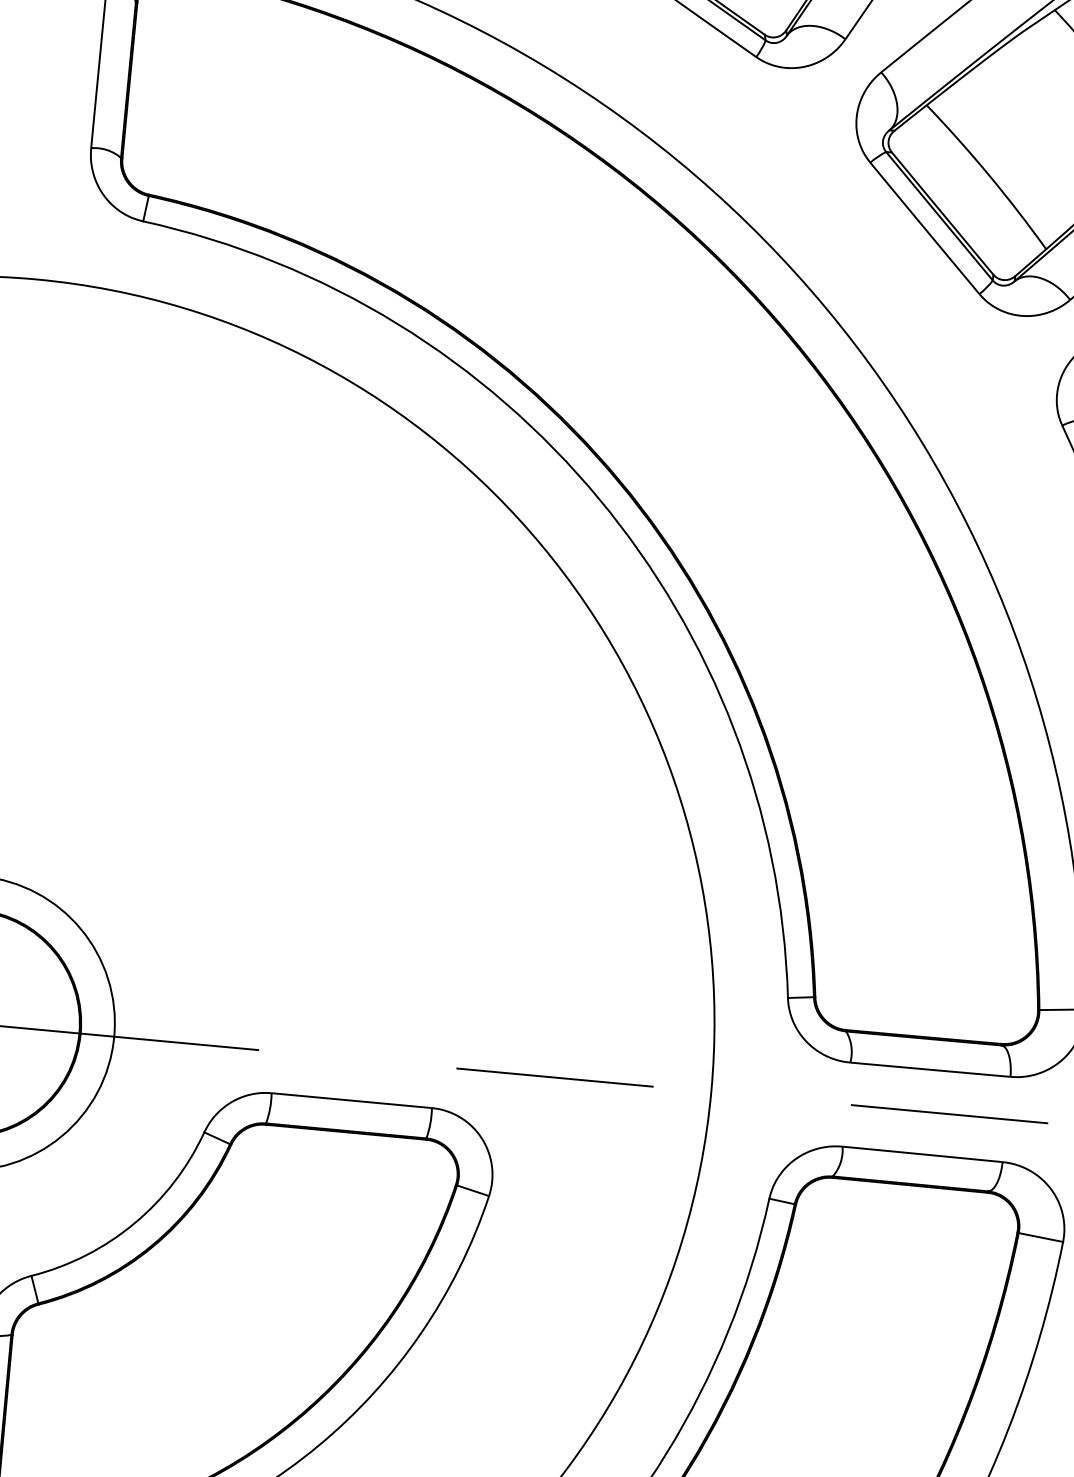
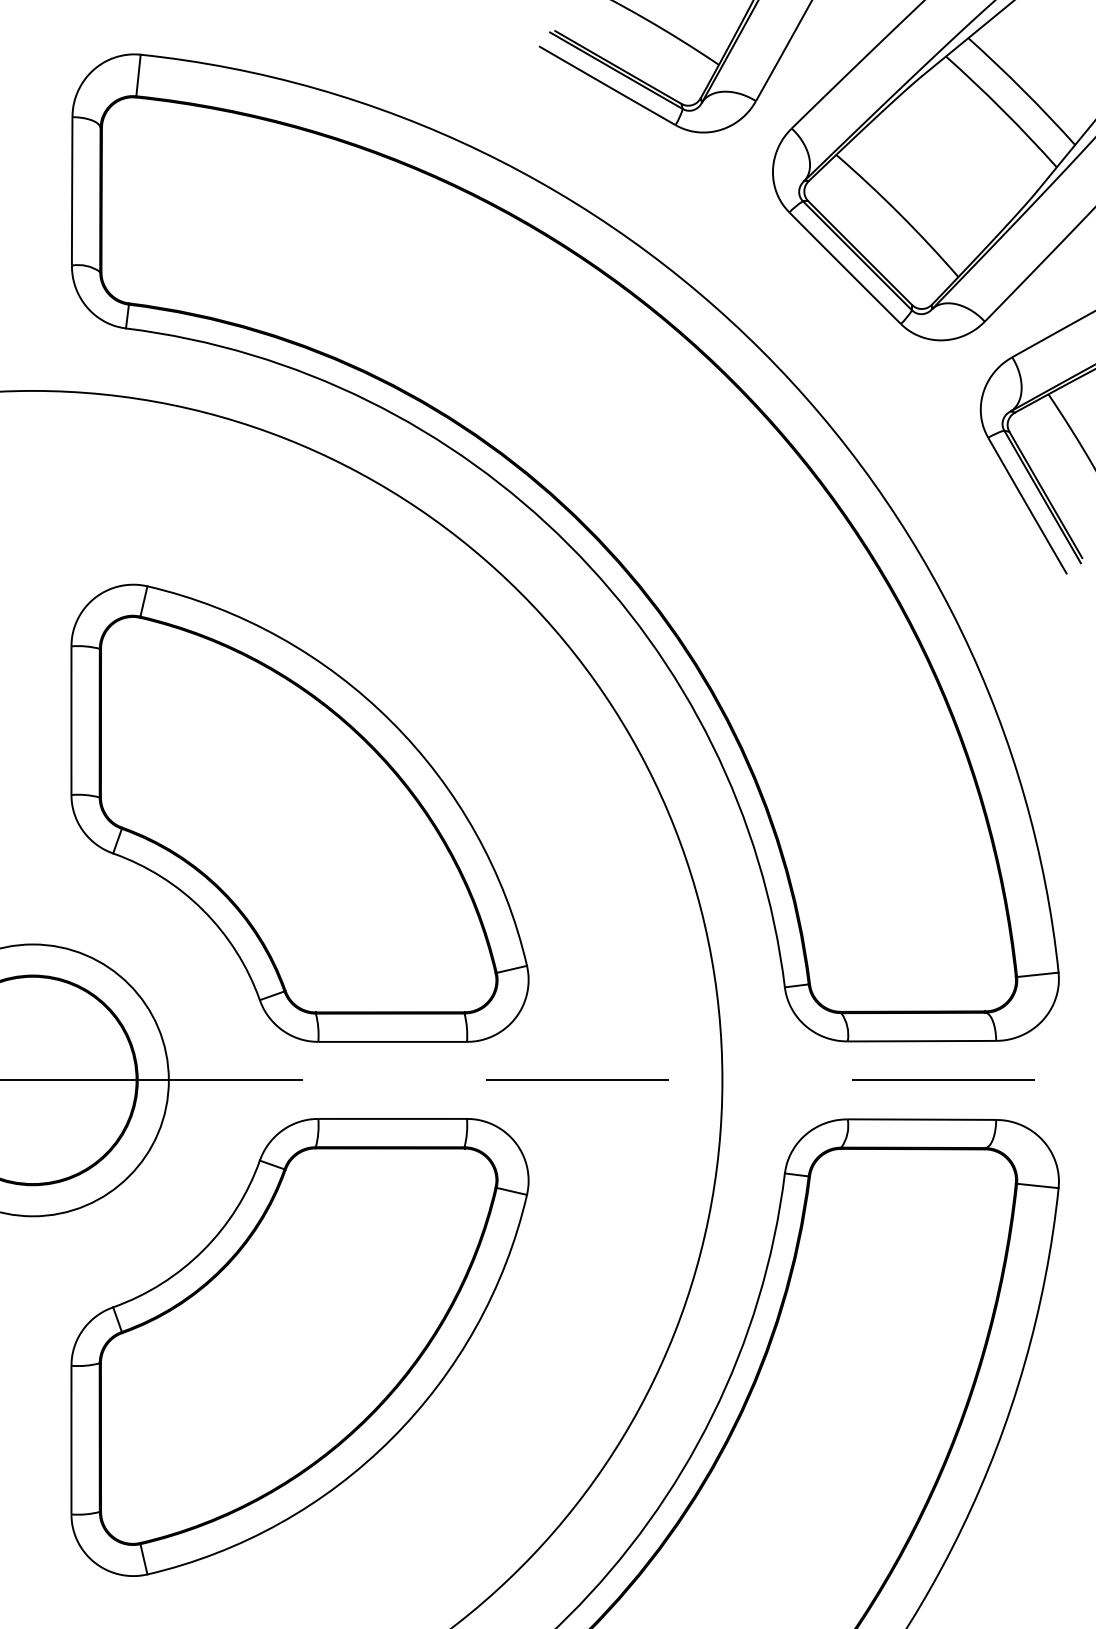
part: (281, 760) -> (299, 812), added

